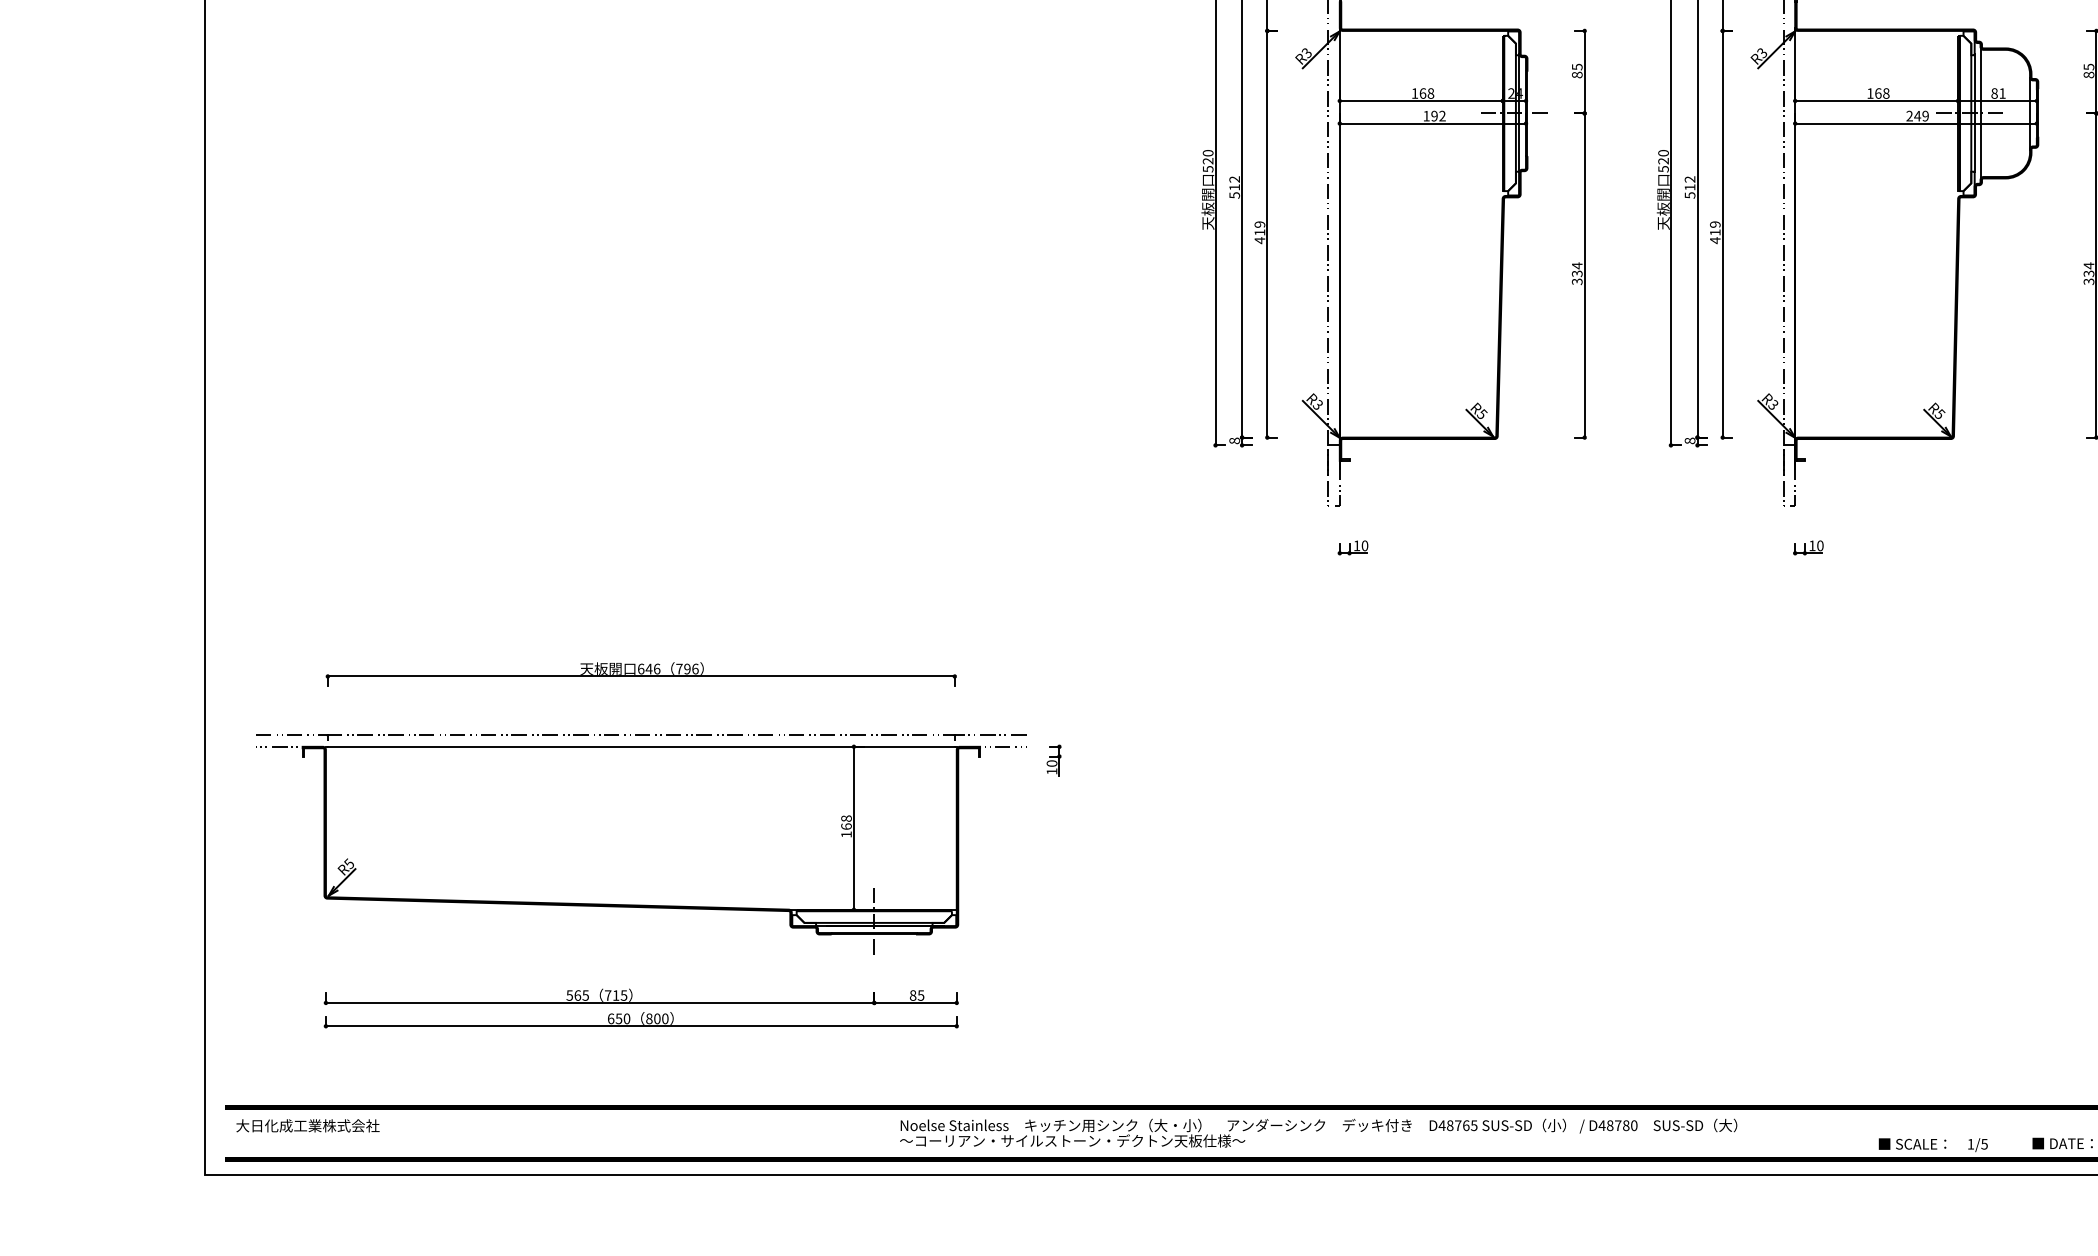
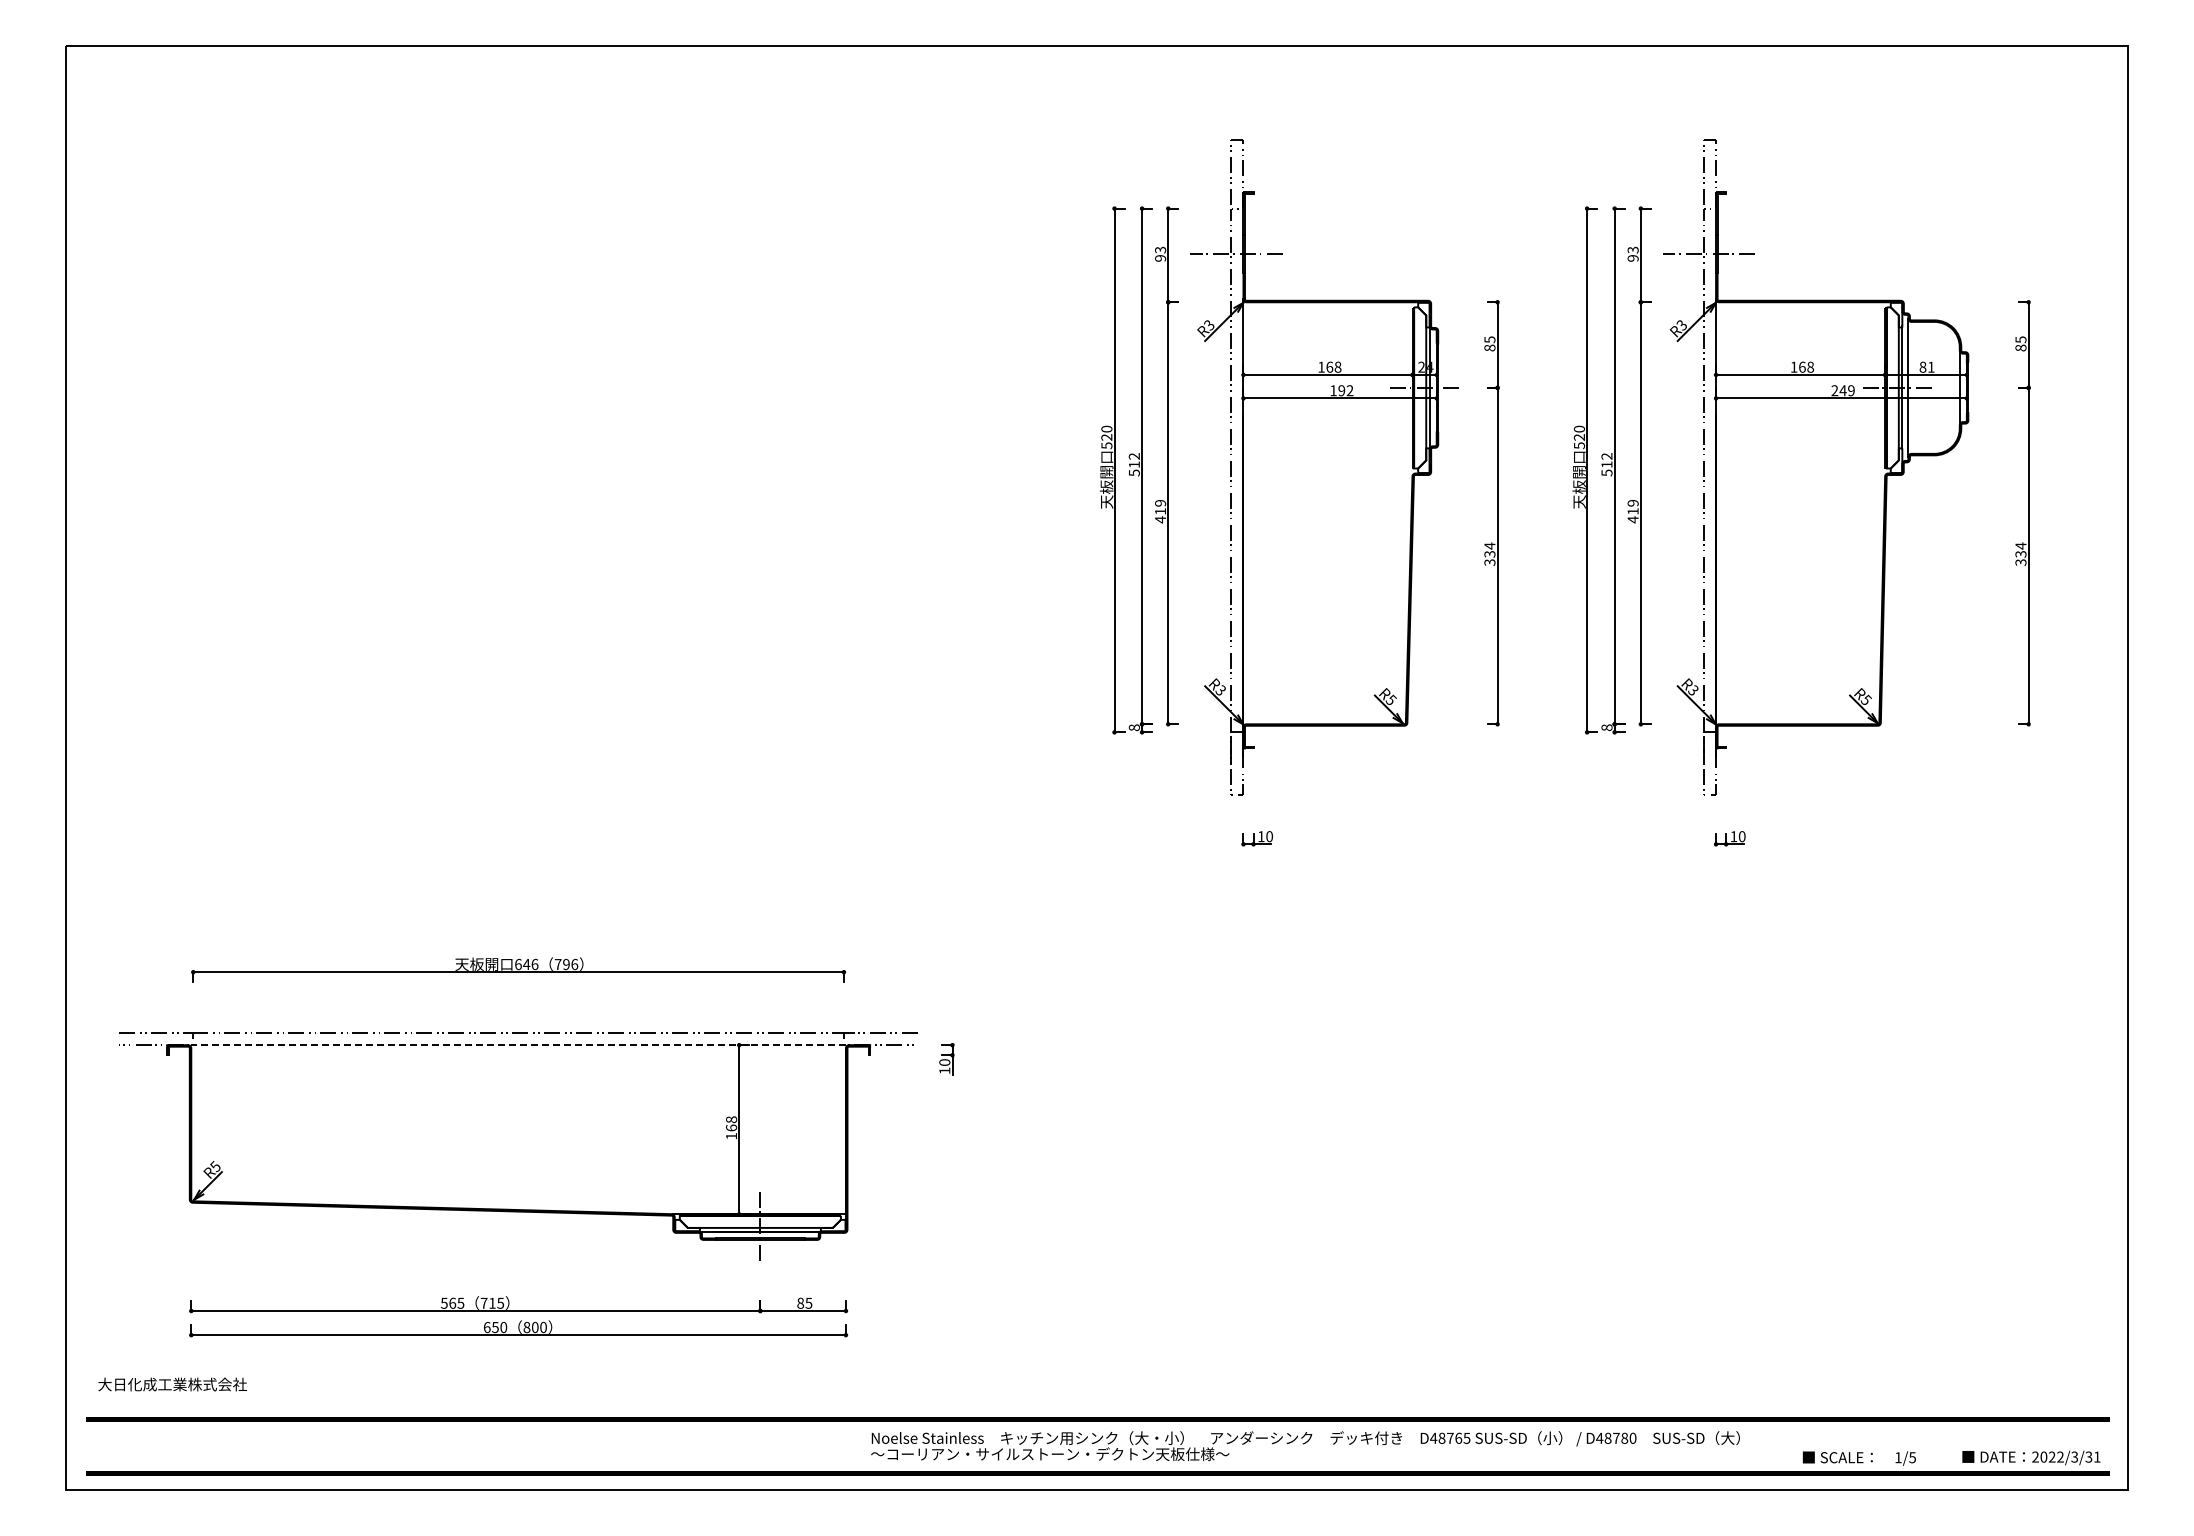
line: (641, 747) -> (518, 1045), solid -> dashed
text: (307, 1125) -> (172, 1384), moved
text: (1318, 1133) -> (1305, 1446), moved

